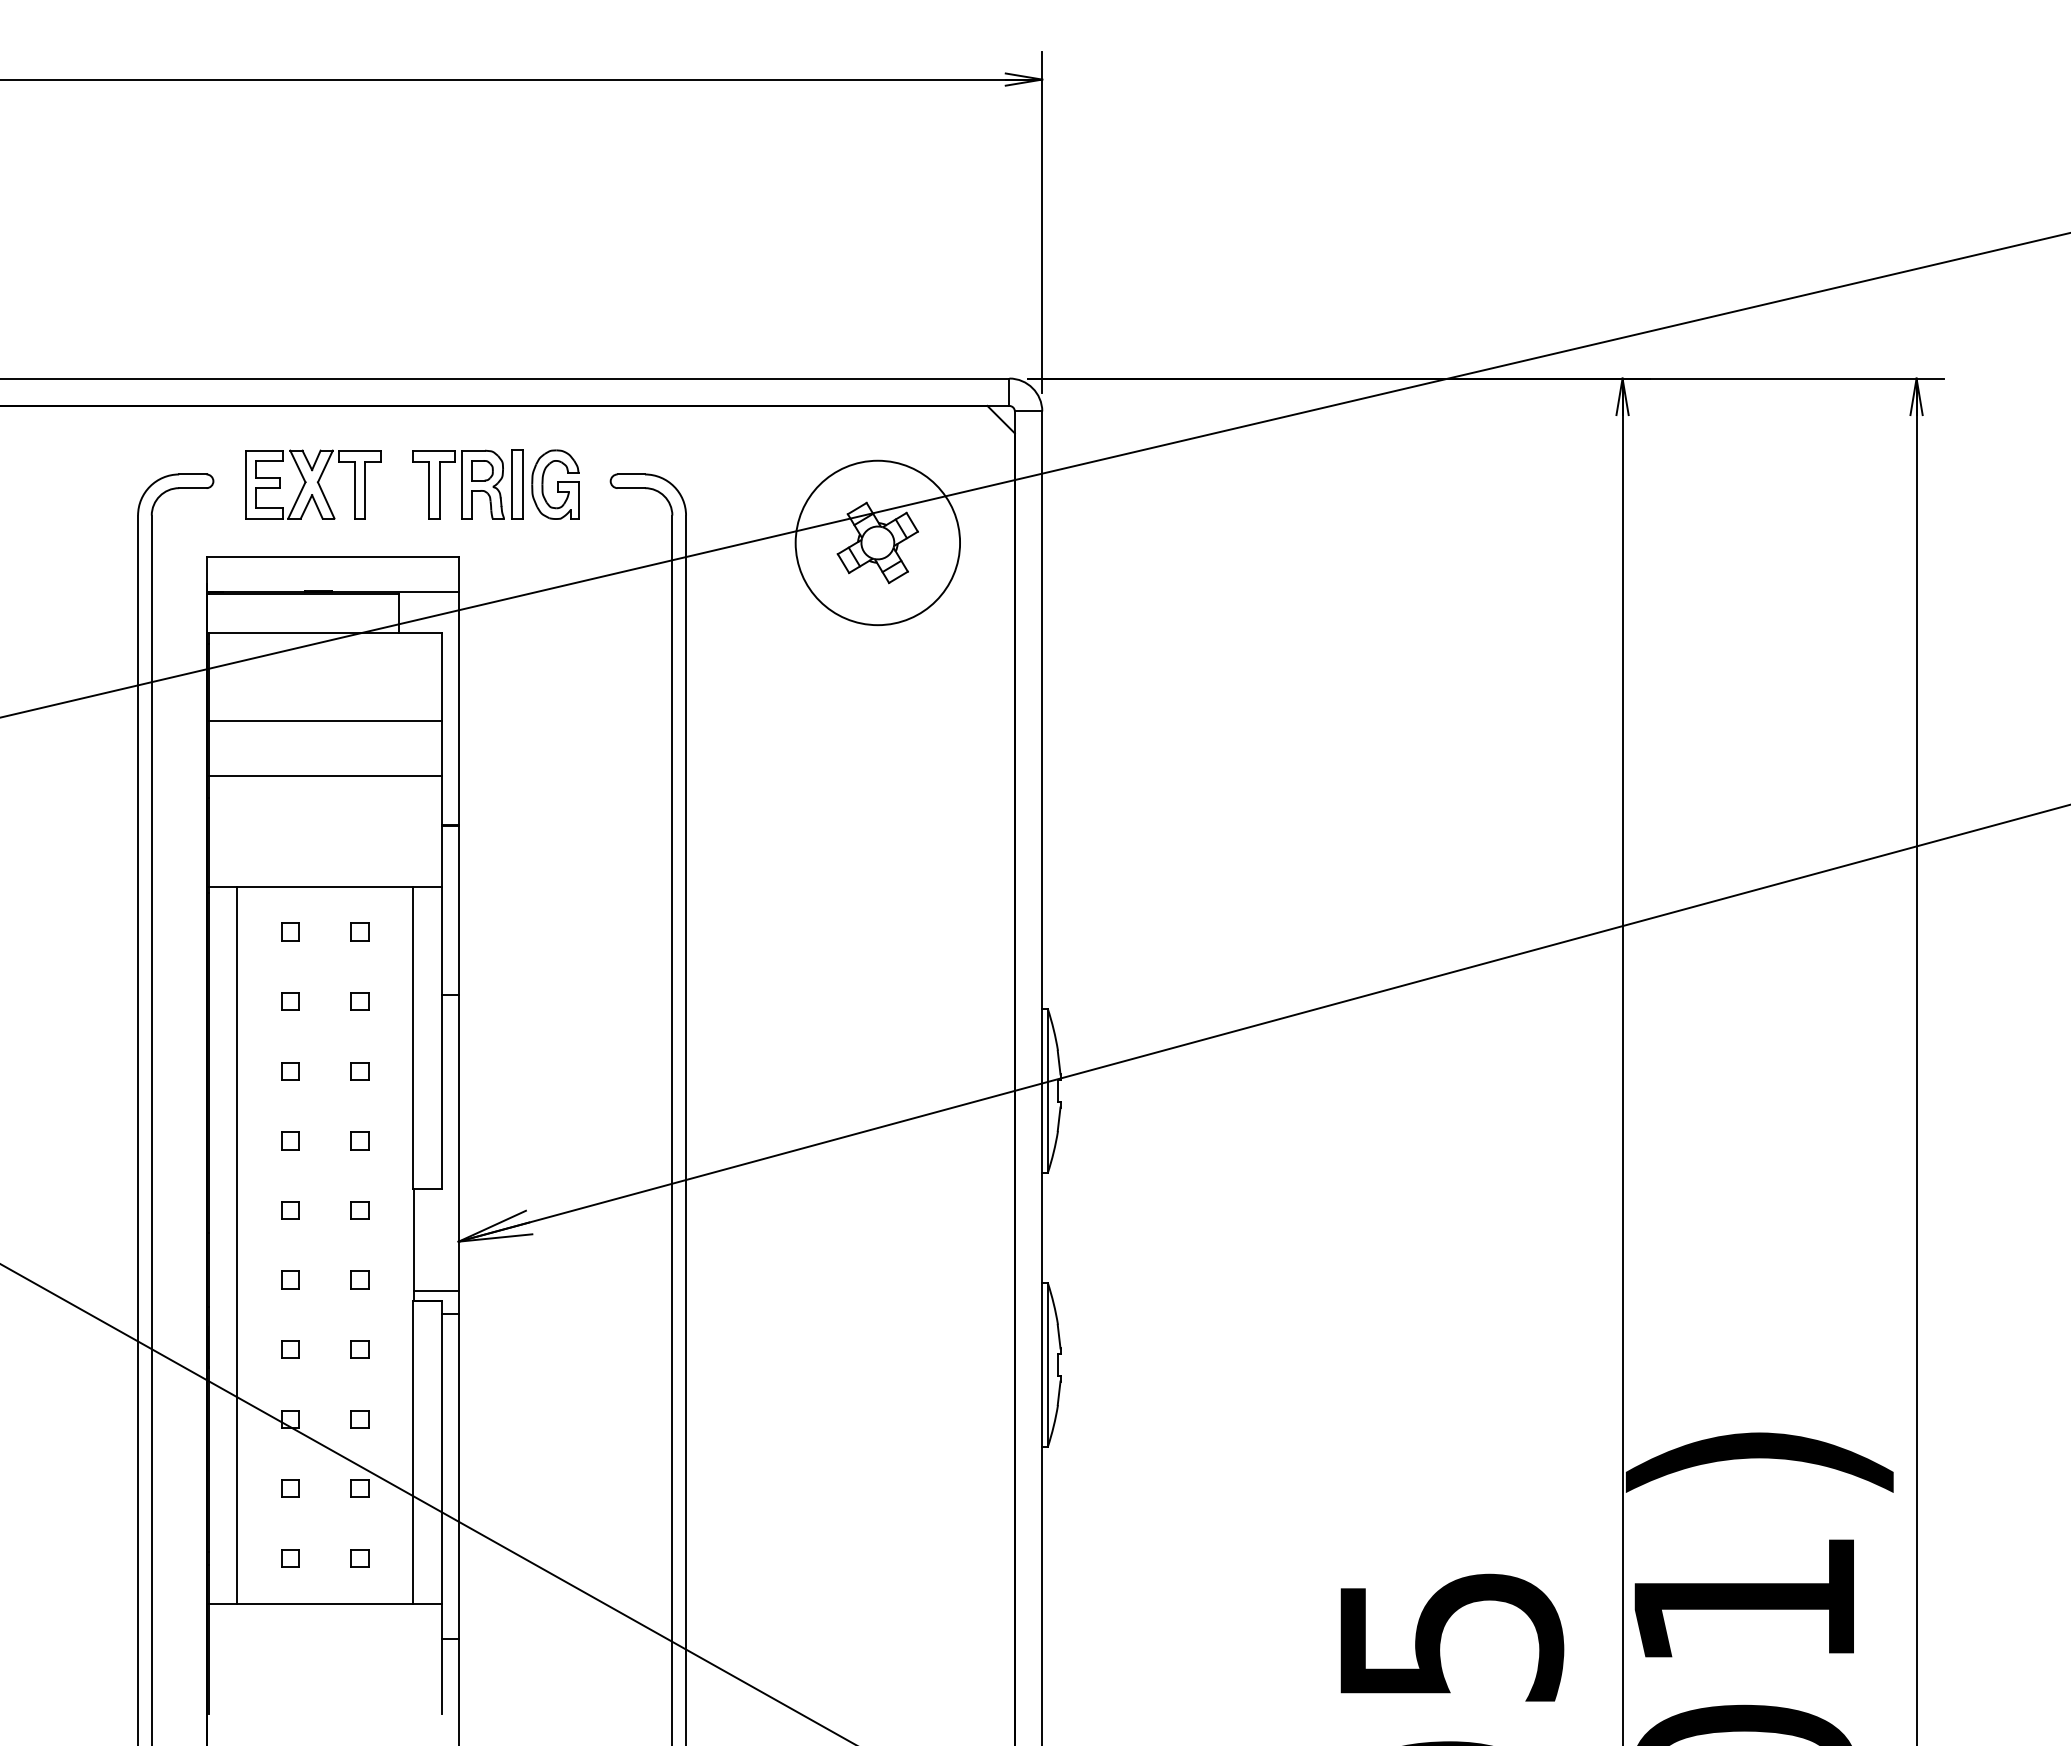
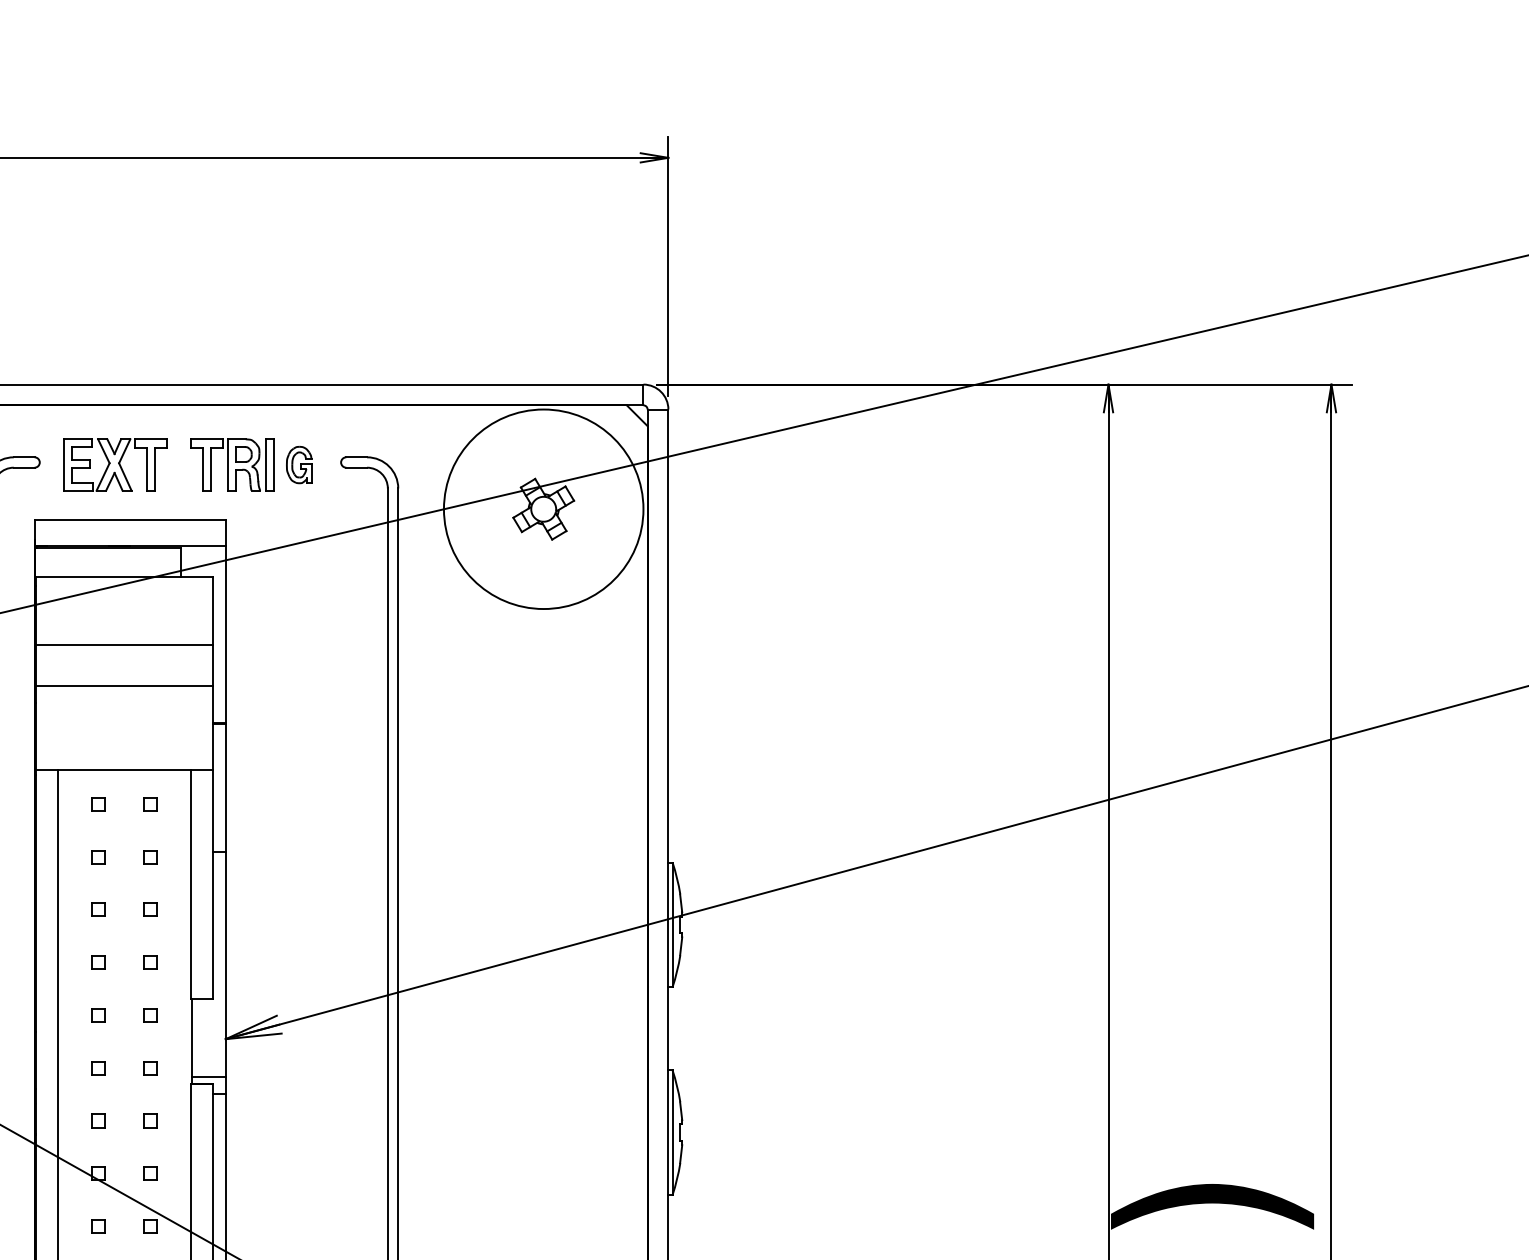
part: (555, 484) -> (299, 464), size x0.7
circle: (877, 542) -> (543, 508), size x1.6

